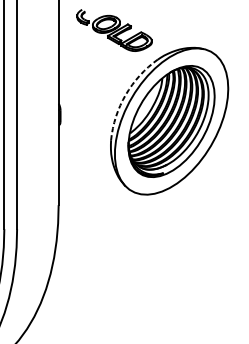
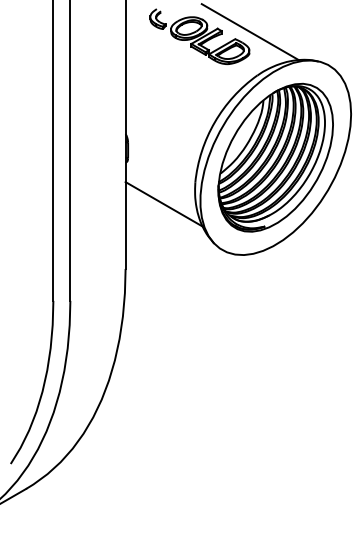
line: (151, 27) -> (249, 32), added
arc: (125, 95) -> (214, 122), dashed -> solid
line: (87, 156) -> (163, 204), added

